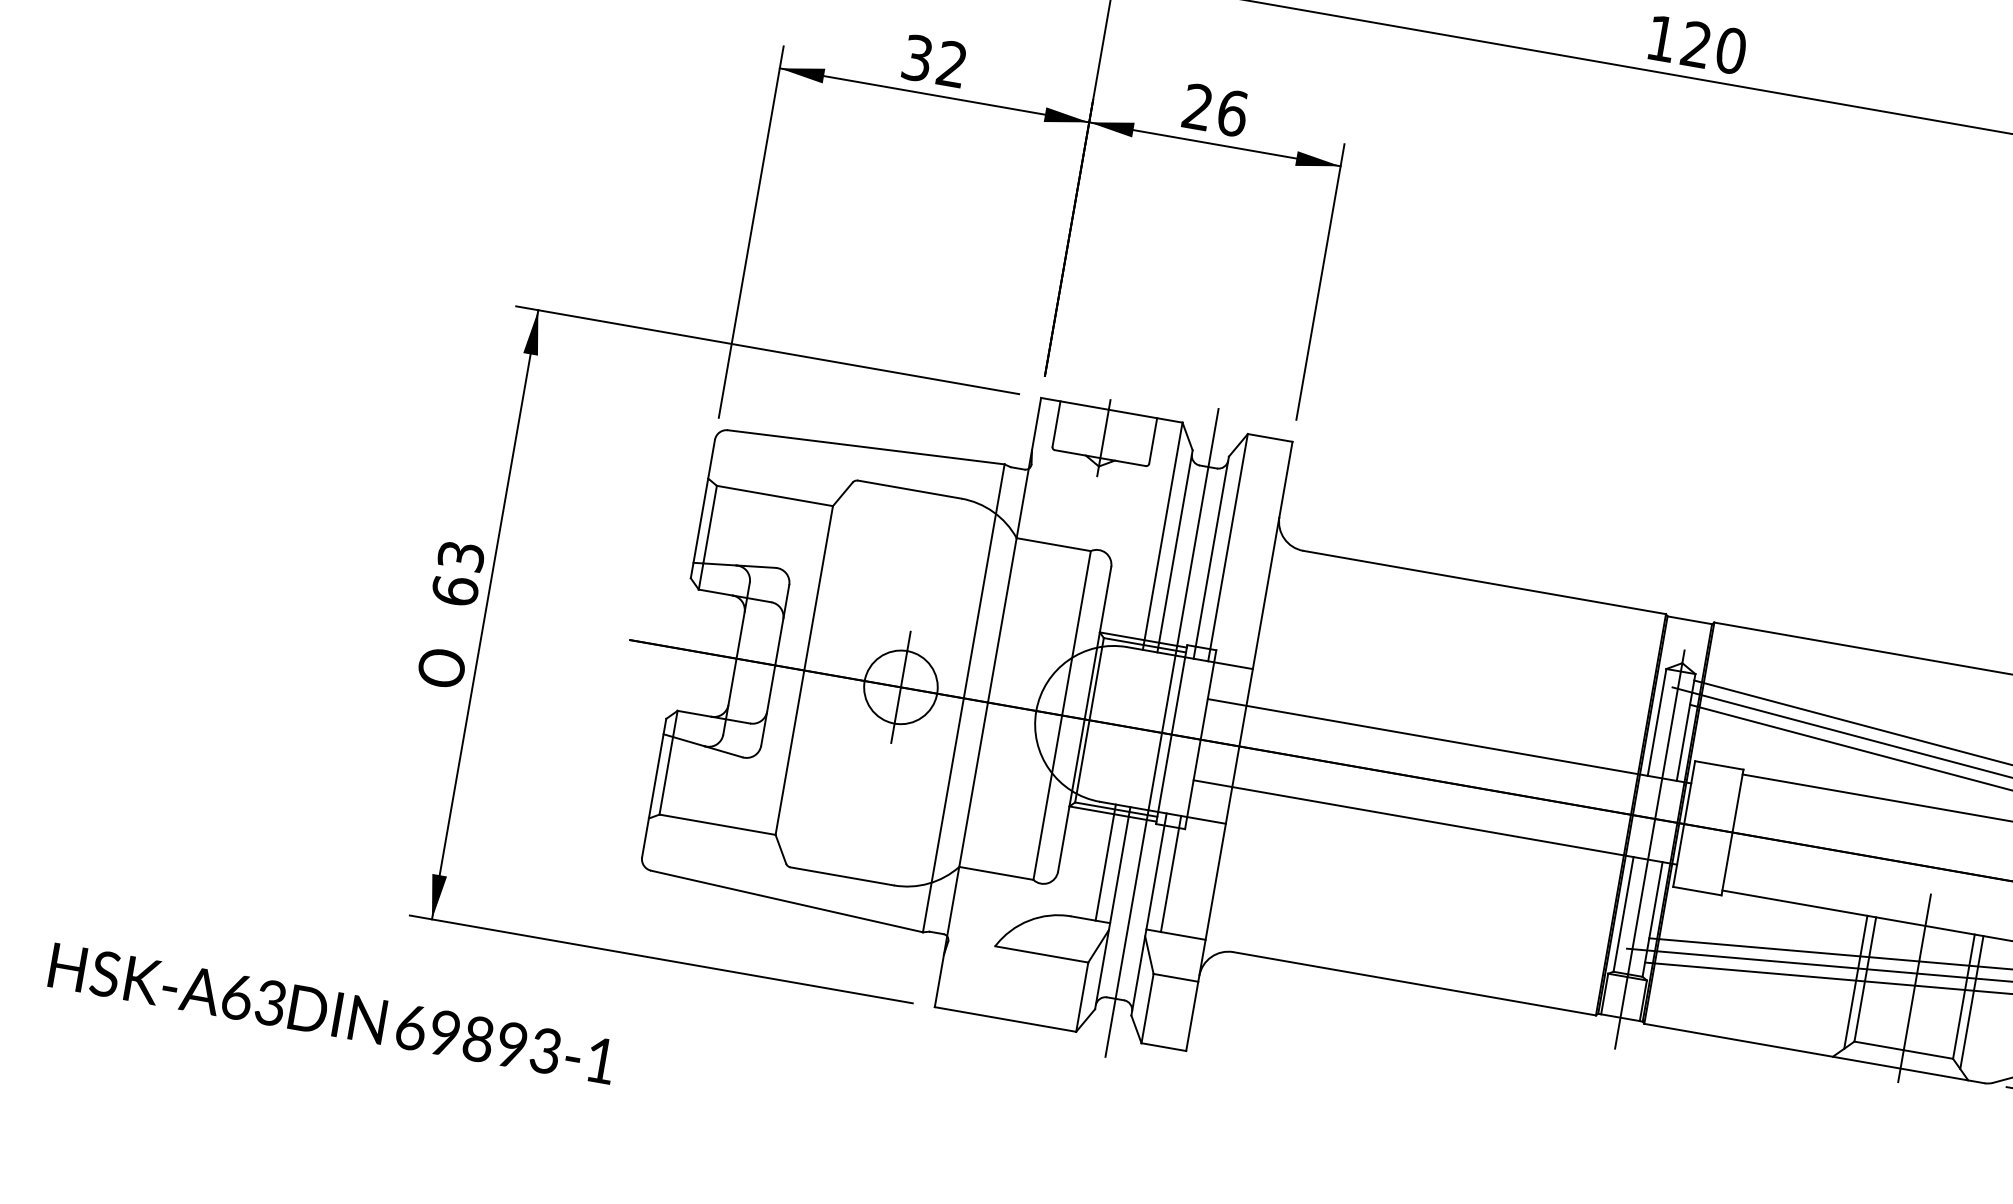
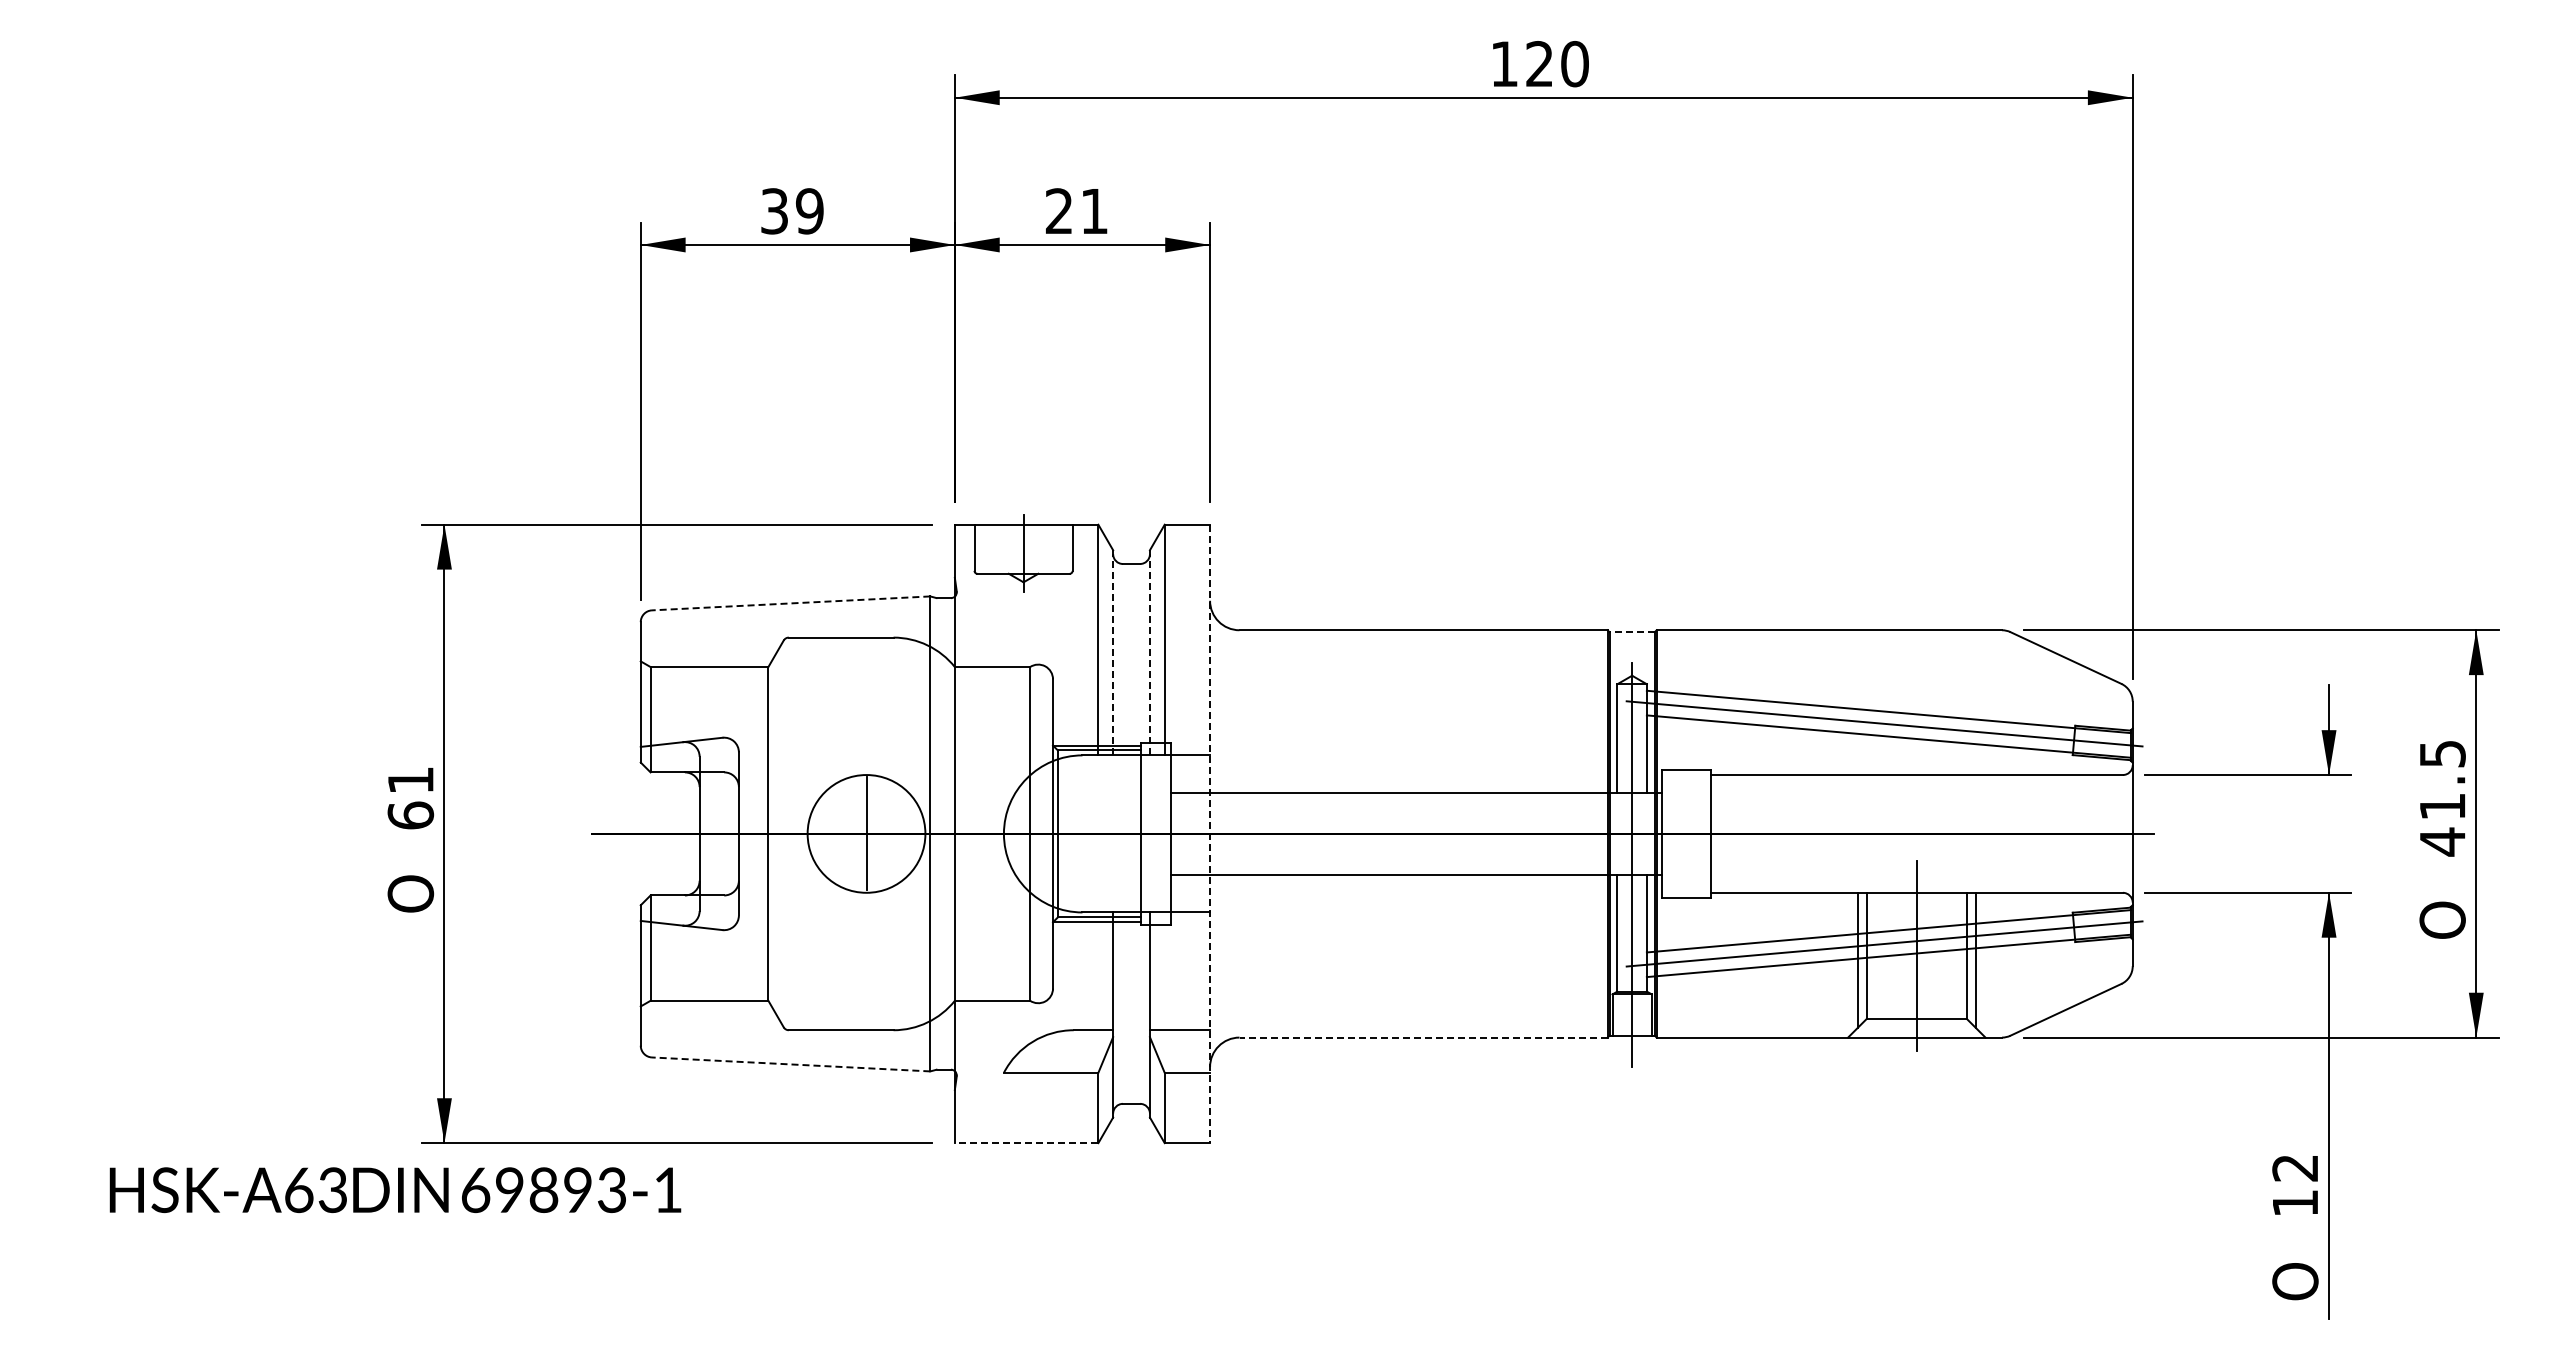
text: (951, 64) -> (809, 211), 32 -> 39
text: (1232, 113) -> (1094, 211), 26 -> 21
line: (865, 447) -> (790, 603), solid -> dashed
line: (1175, 551) -> (1113, 652), solid -> dashed
text: (460, 556) -> (410, 780), 63 -> 61
line: (1210, 557) -> (1149, 652), solid -> dashed
line: (1690, 620) -> (1632, 632), solid -> dashed
circle: (900, 686) -> (866, 833), size x1.6
line: (1162, 732) -> (1131, 833), removed
line: (1239, 747) -> (1210, 834), solid -> dashed
line: (1105, 862) -> (1098, 971), removed
line: (1170, 874) -> (1164, 971), removed
line: (786, 901) -> (790, 1064), solid -> dashed
line: (1414, 983) -> (1423, 1037), solid -> dashed
text: (332, 1013) -> (395, 1189), moved
line: (1005, 1019) -> (1026, 1143), solid -> dashed

